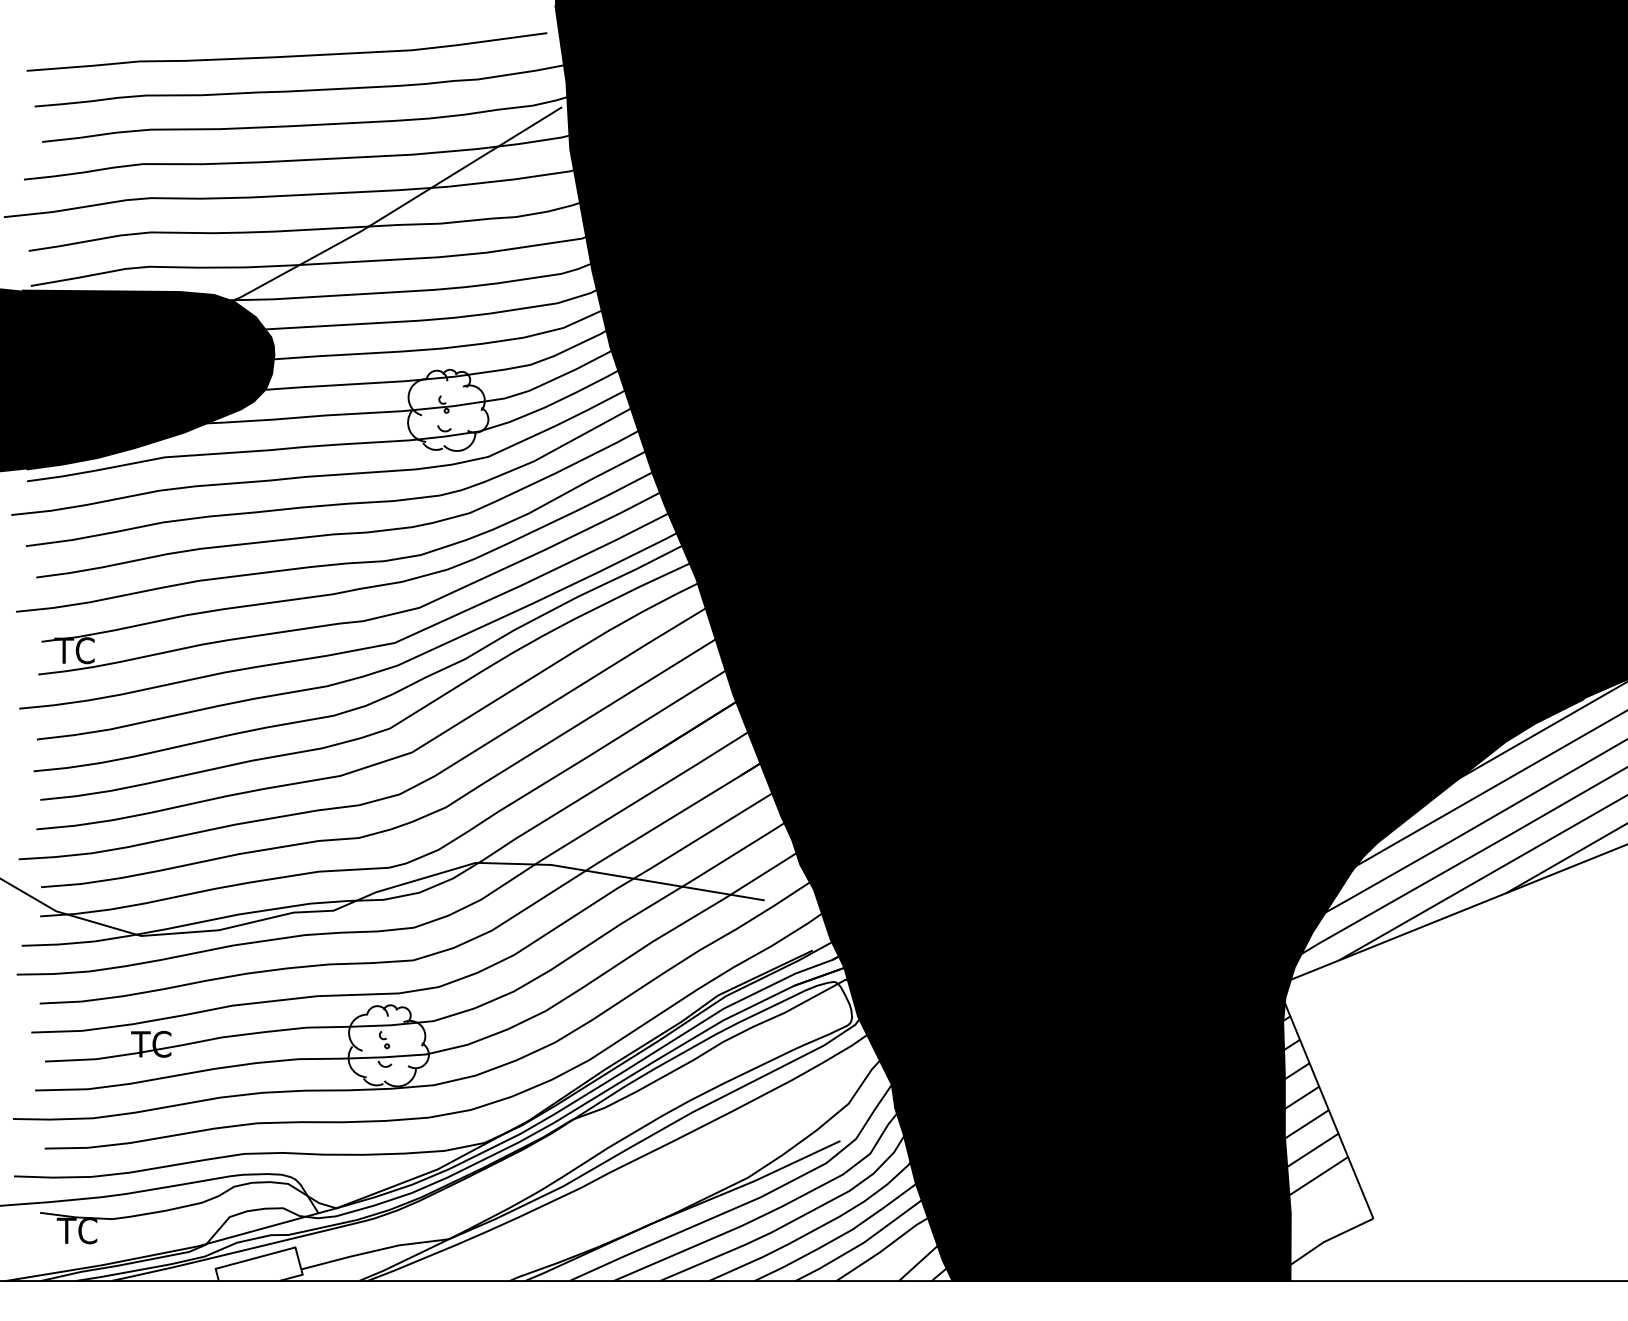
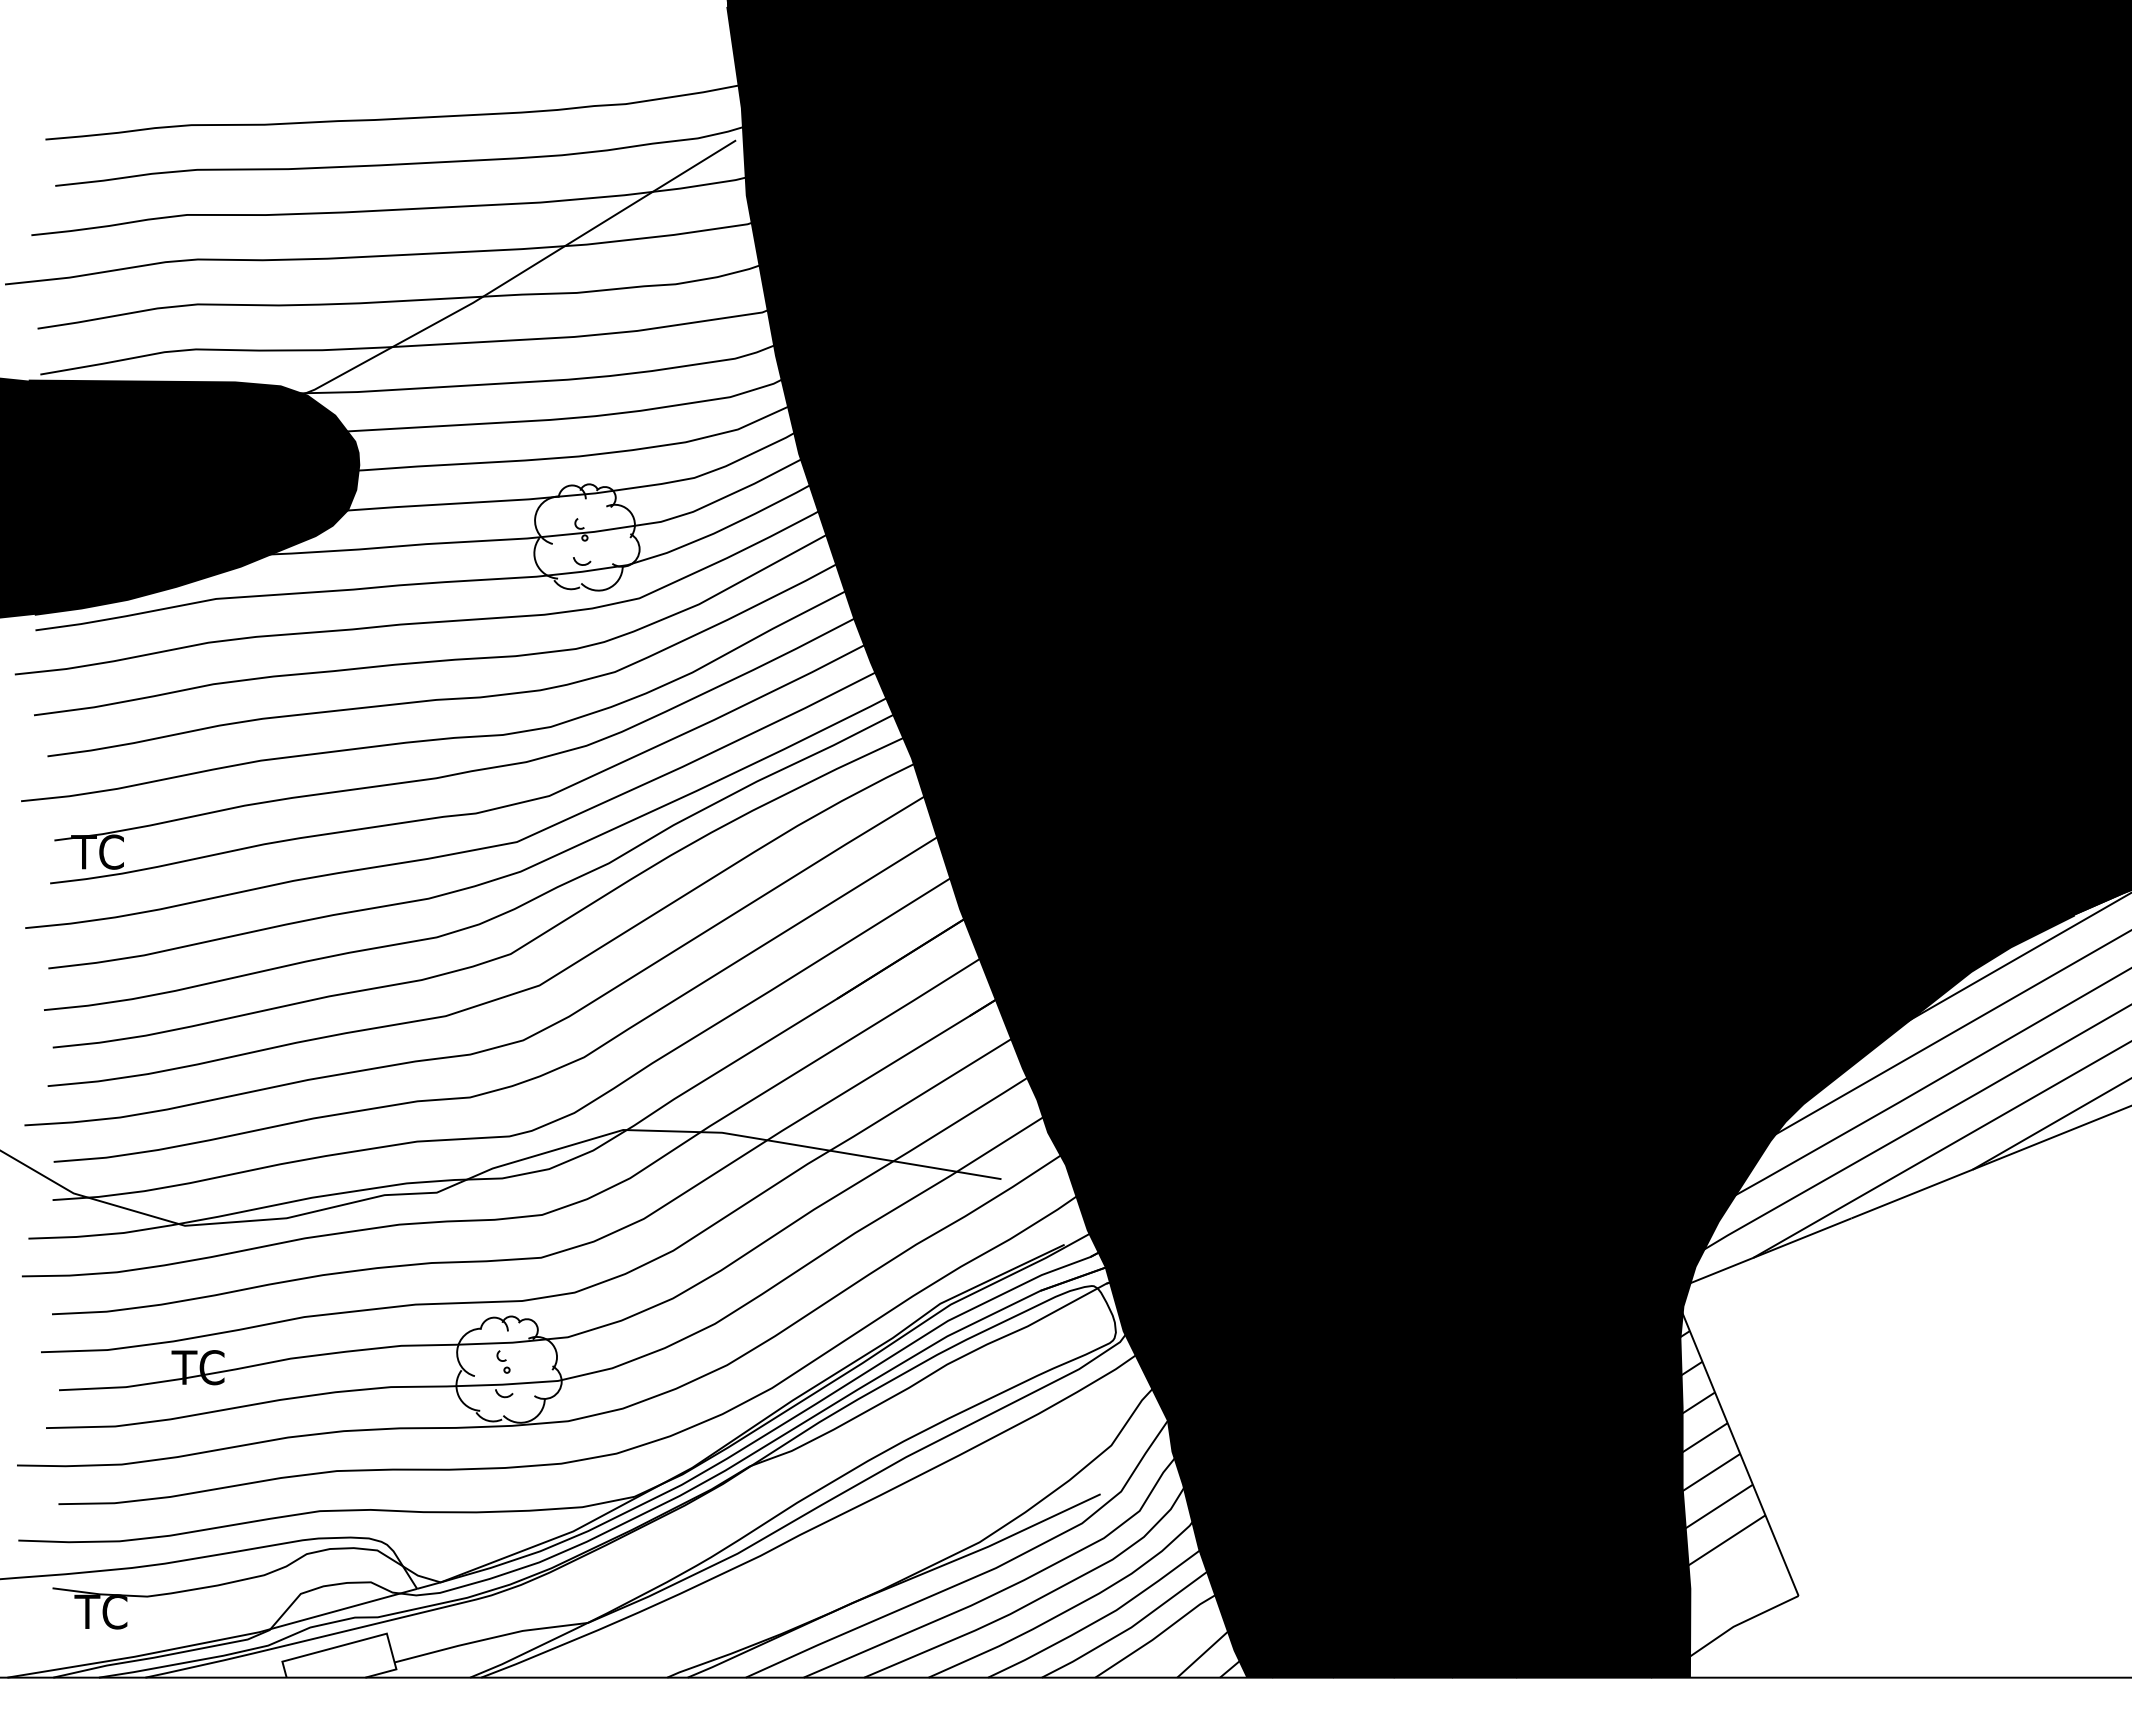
curve: (286, 56) -> (375, 73), removed

